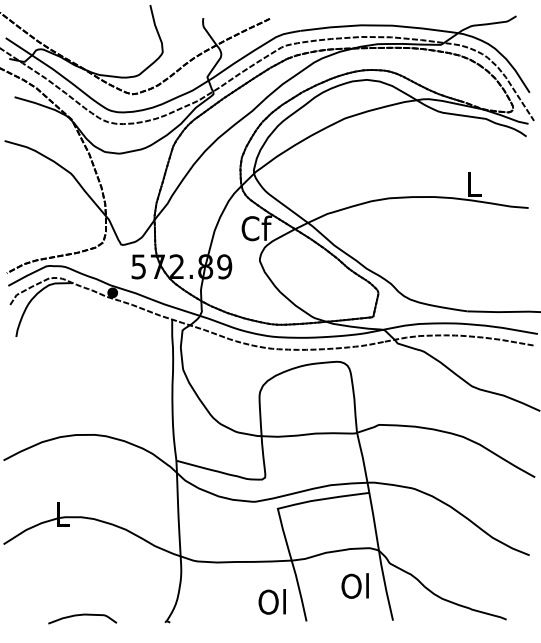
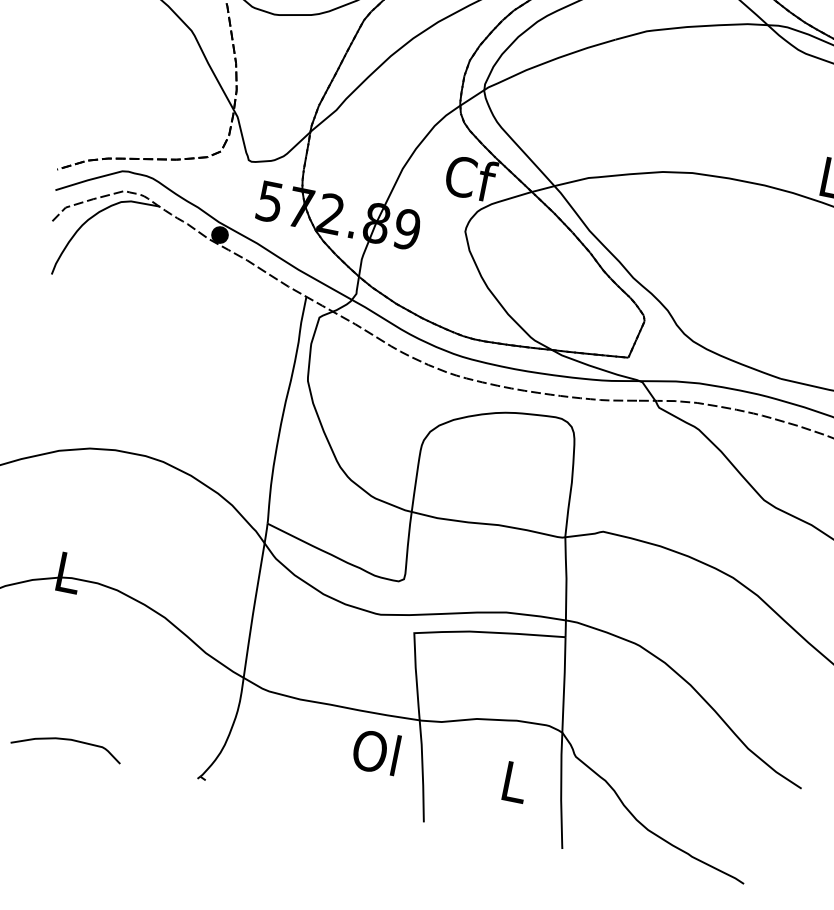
text: (354, 585) -> (512, 780), Ol -> L
text: (271, 601) -> (374, 751), moved

